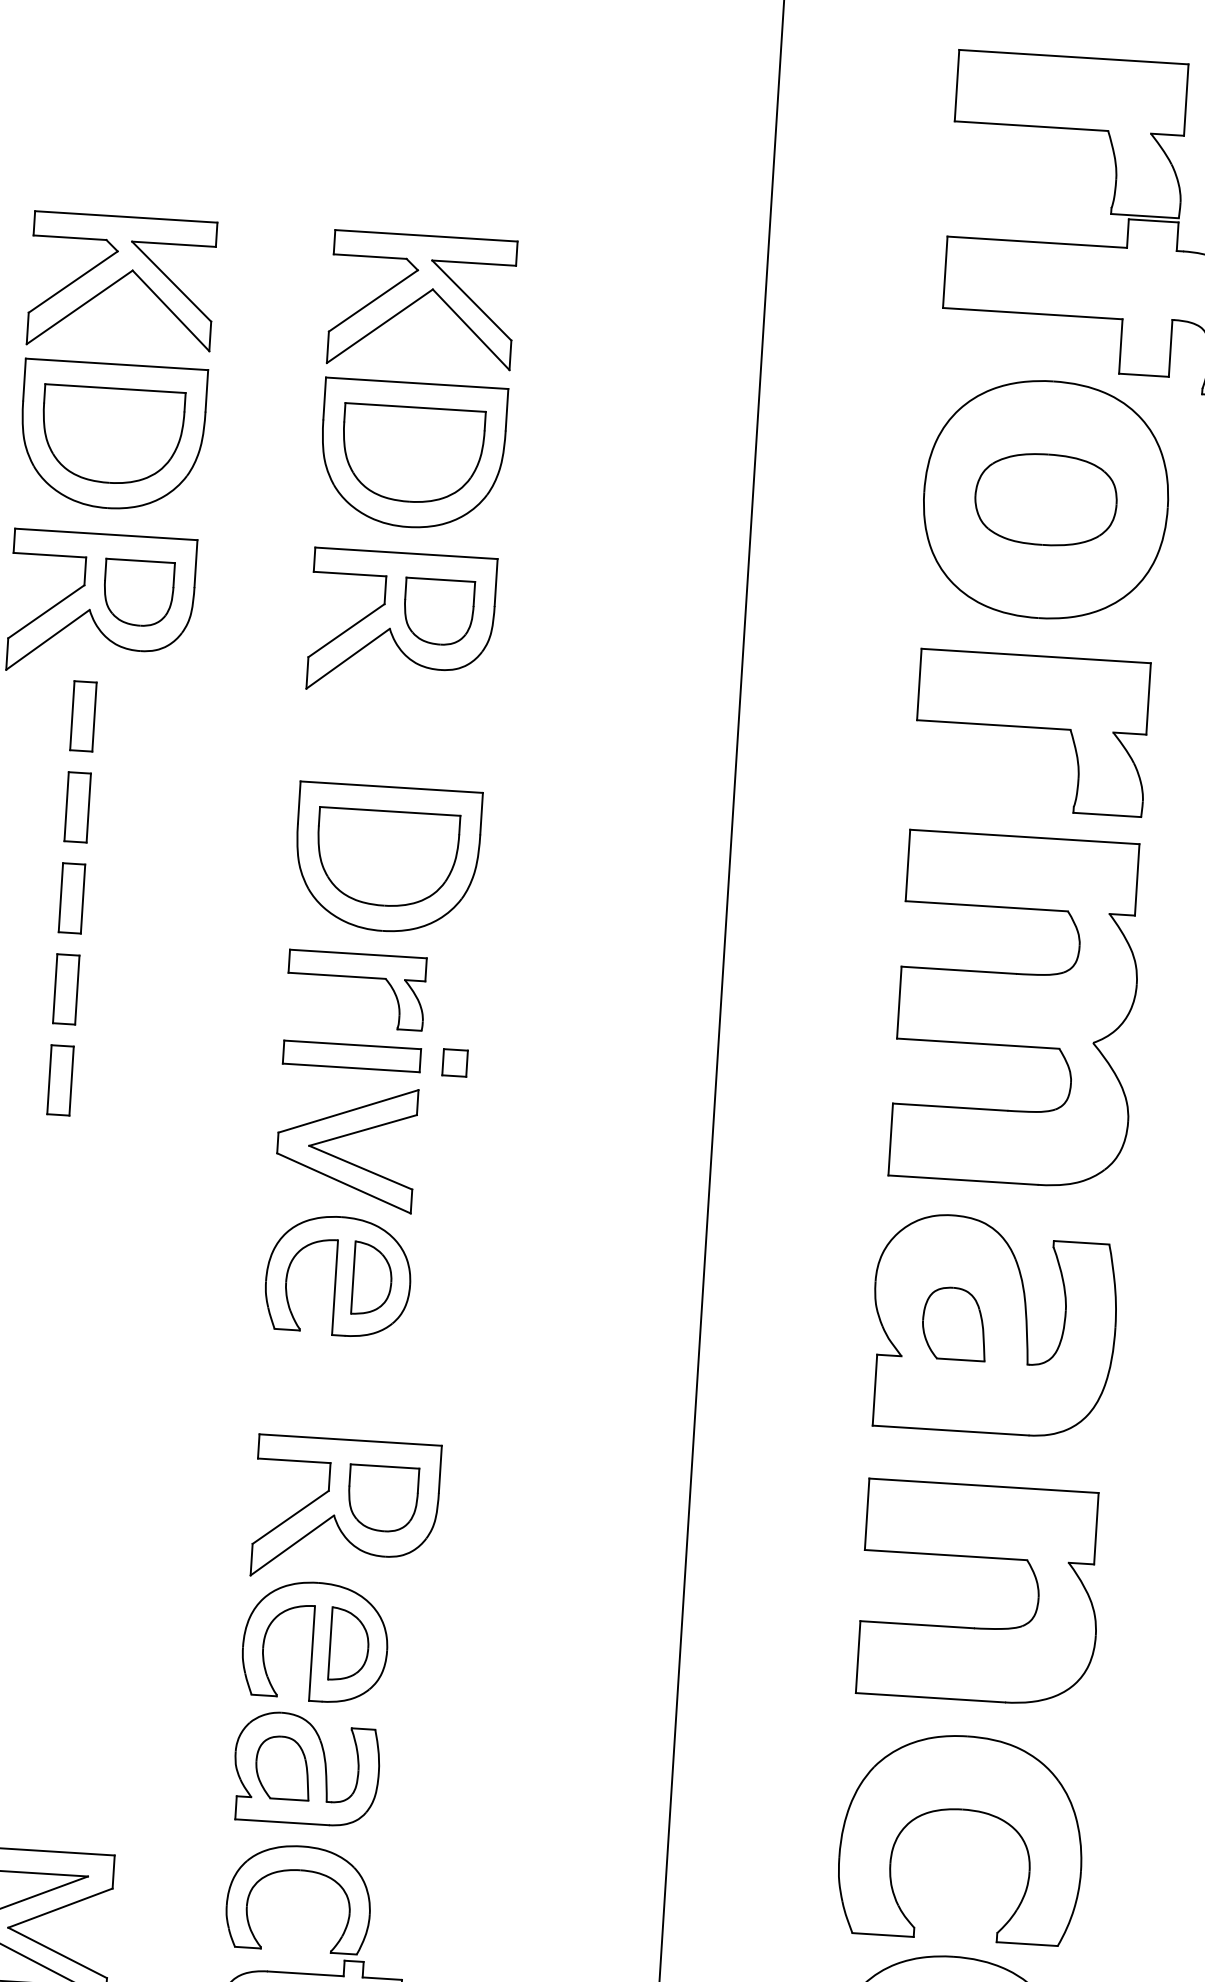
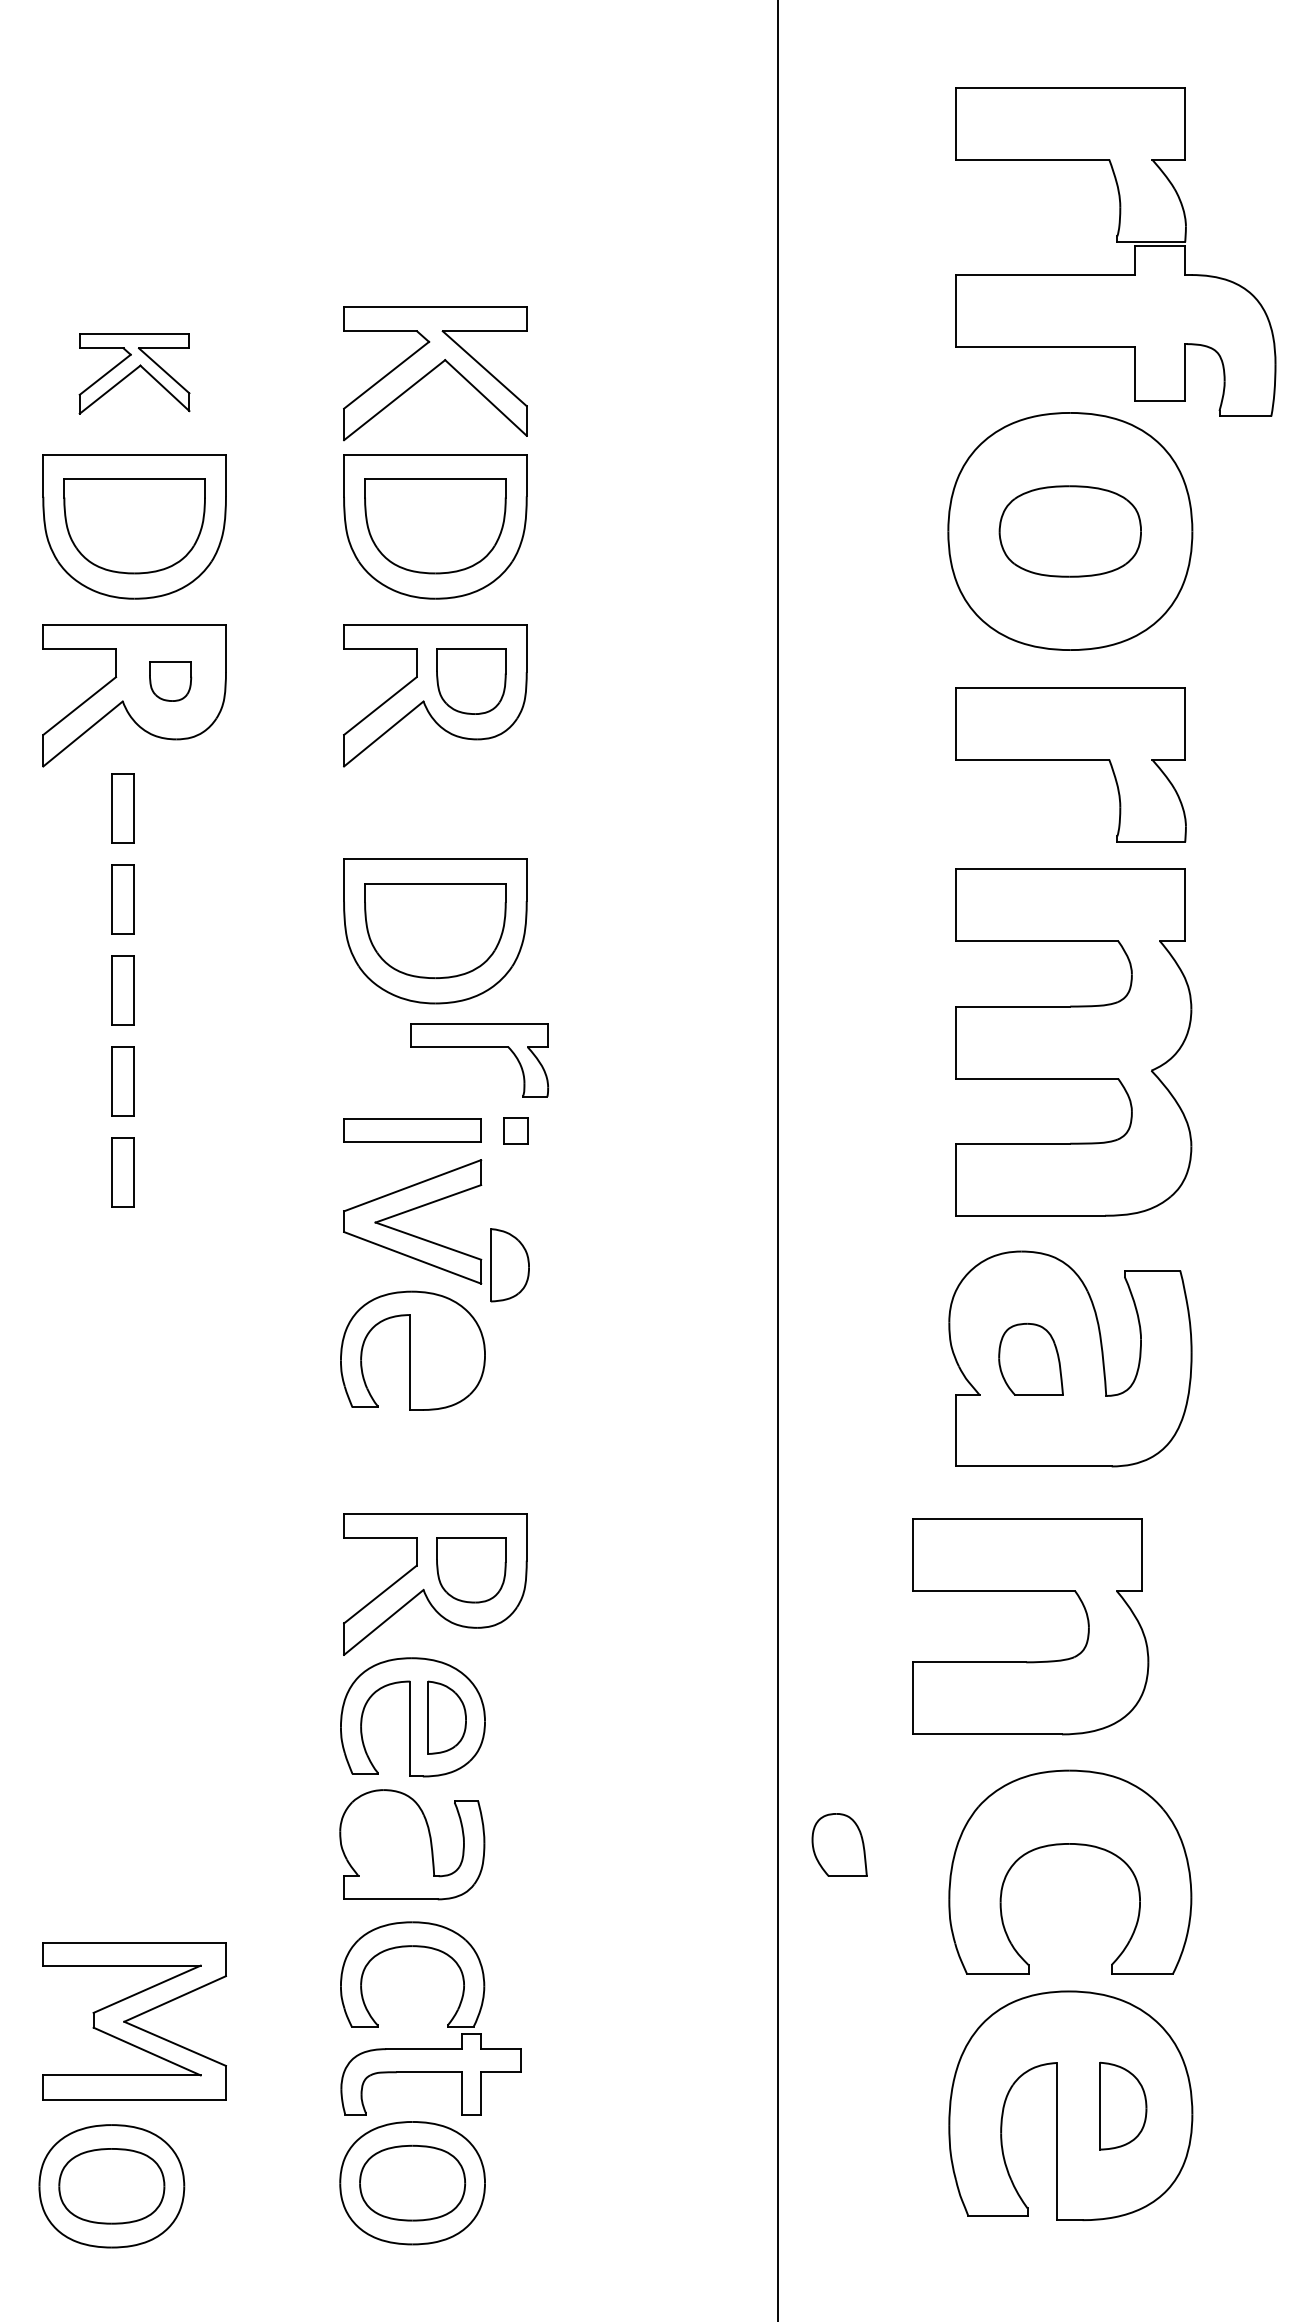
part: (121, 283) -> (134, 373), size x0.6
part: (138, 592) -> (170, 681), size x0.6
part: (356, 977) -> (479, 1047), moved
part: (371, 1278) -> (509, 1265), moved
part: (982, 1557) -> (1030, 1591), moved
part: (283, 1767) -> (839, 1844), moved

